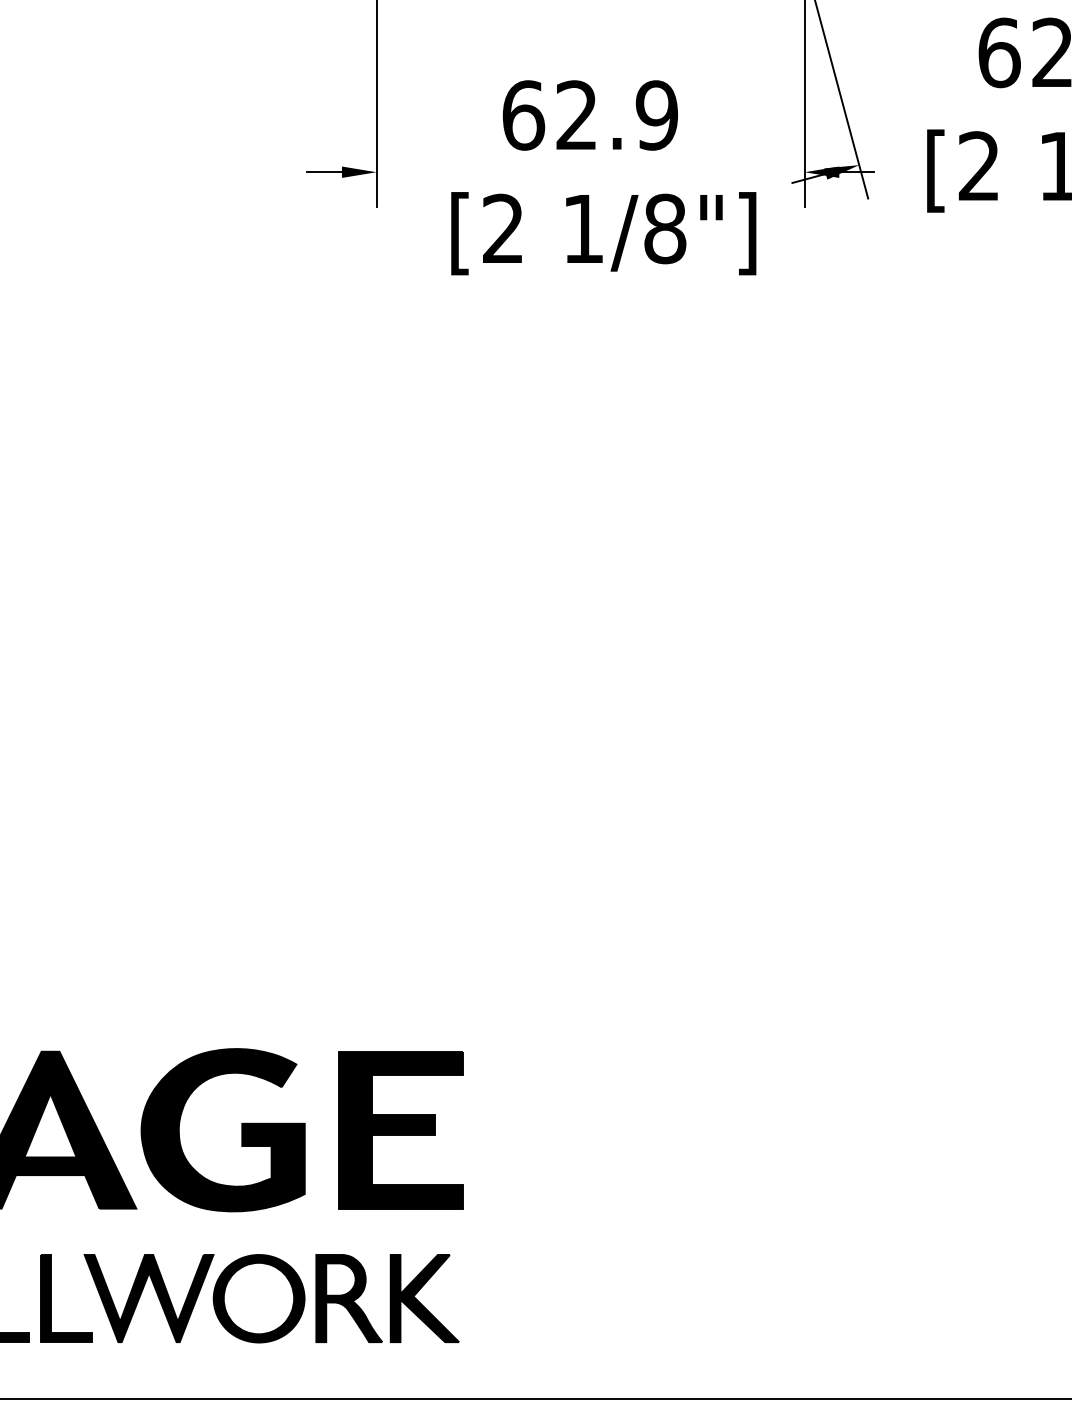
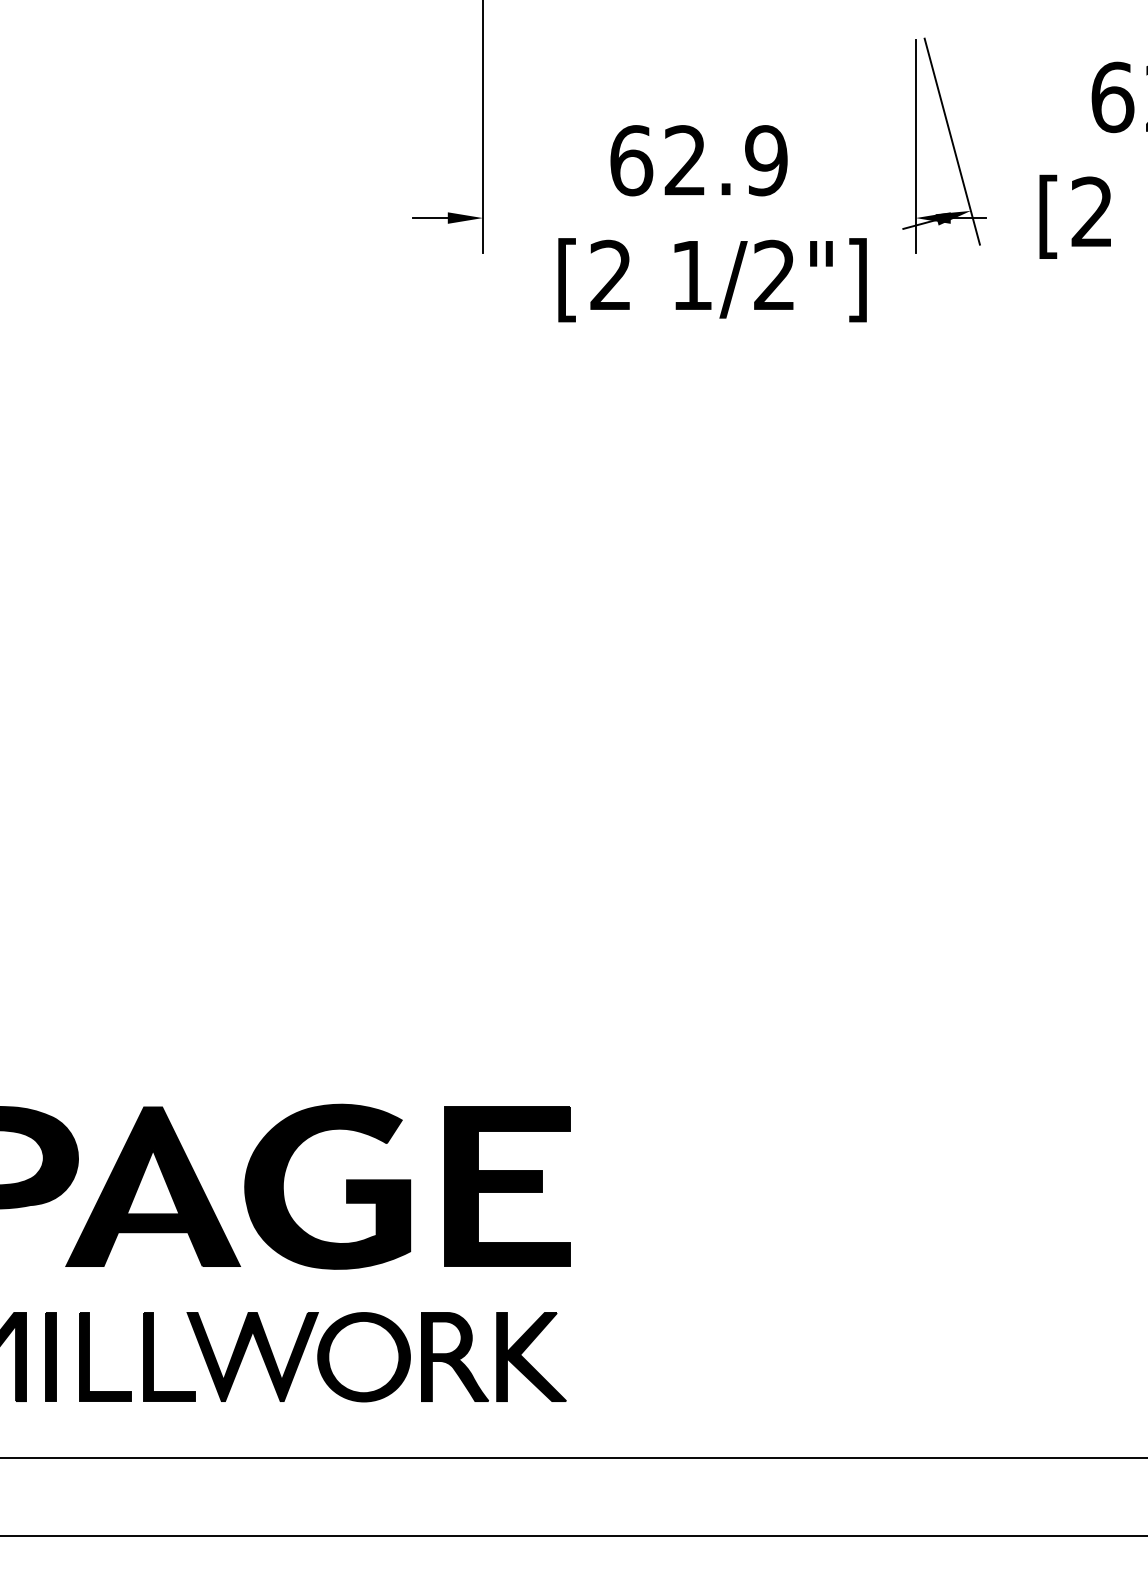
text: (665, 229) -> (774, 275), 1/8"] -> 1/2"]

